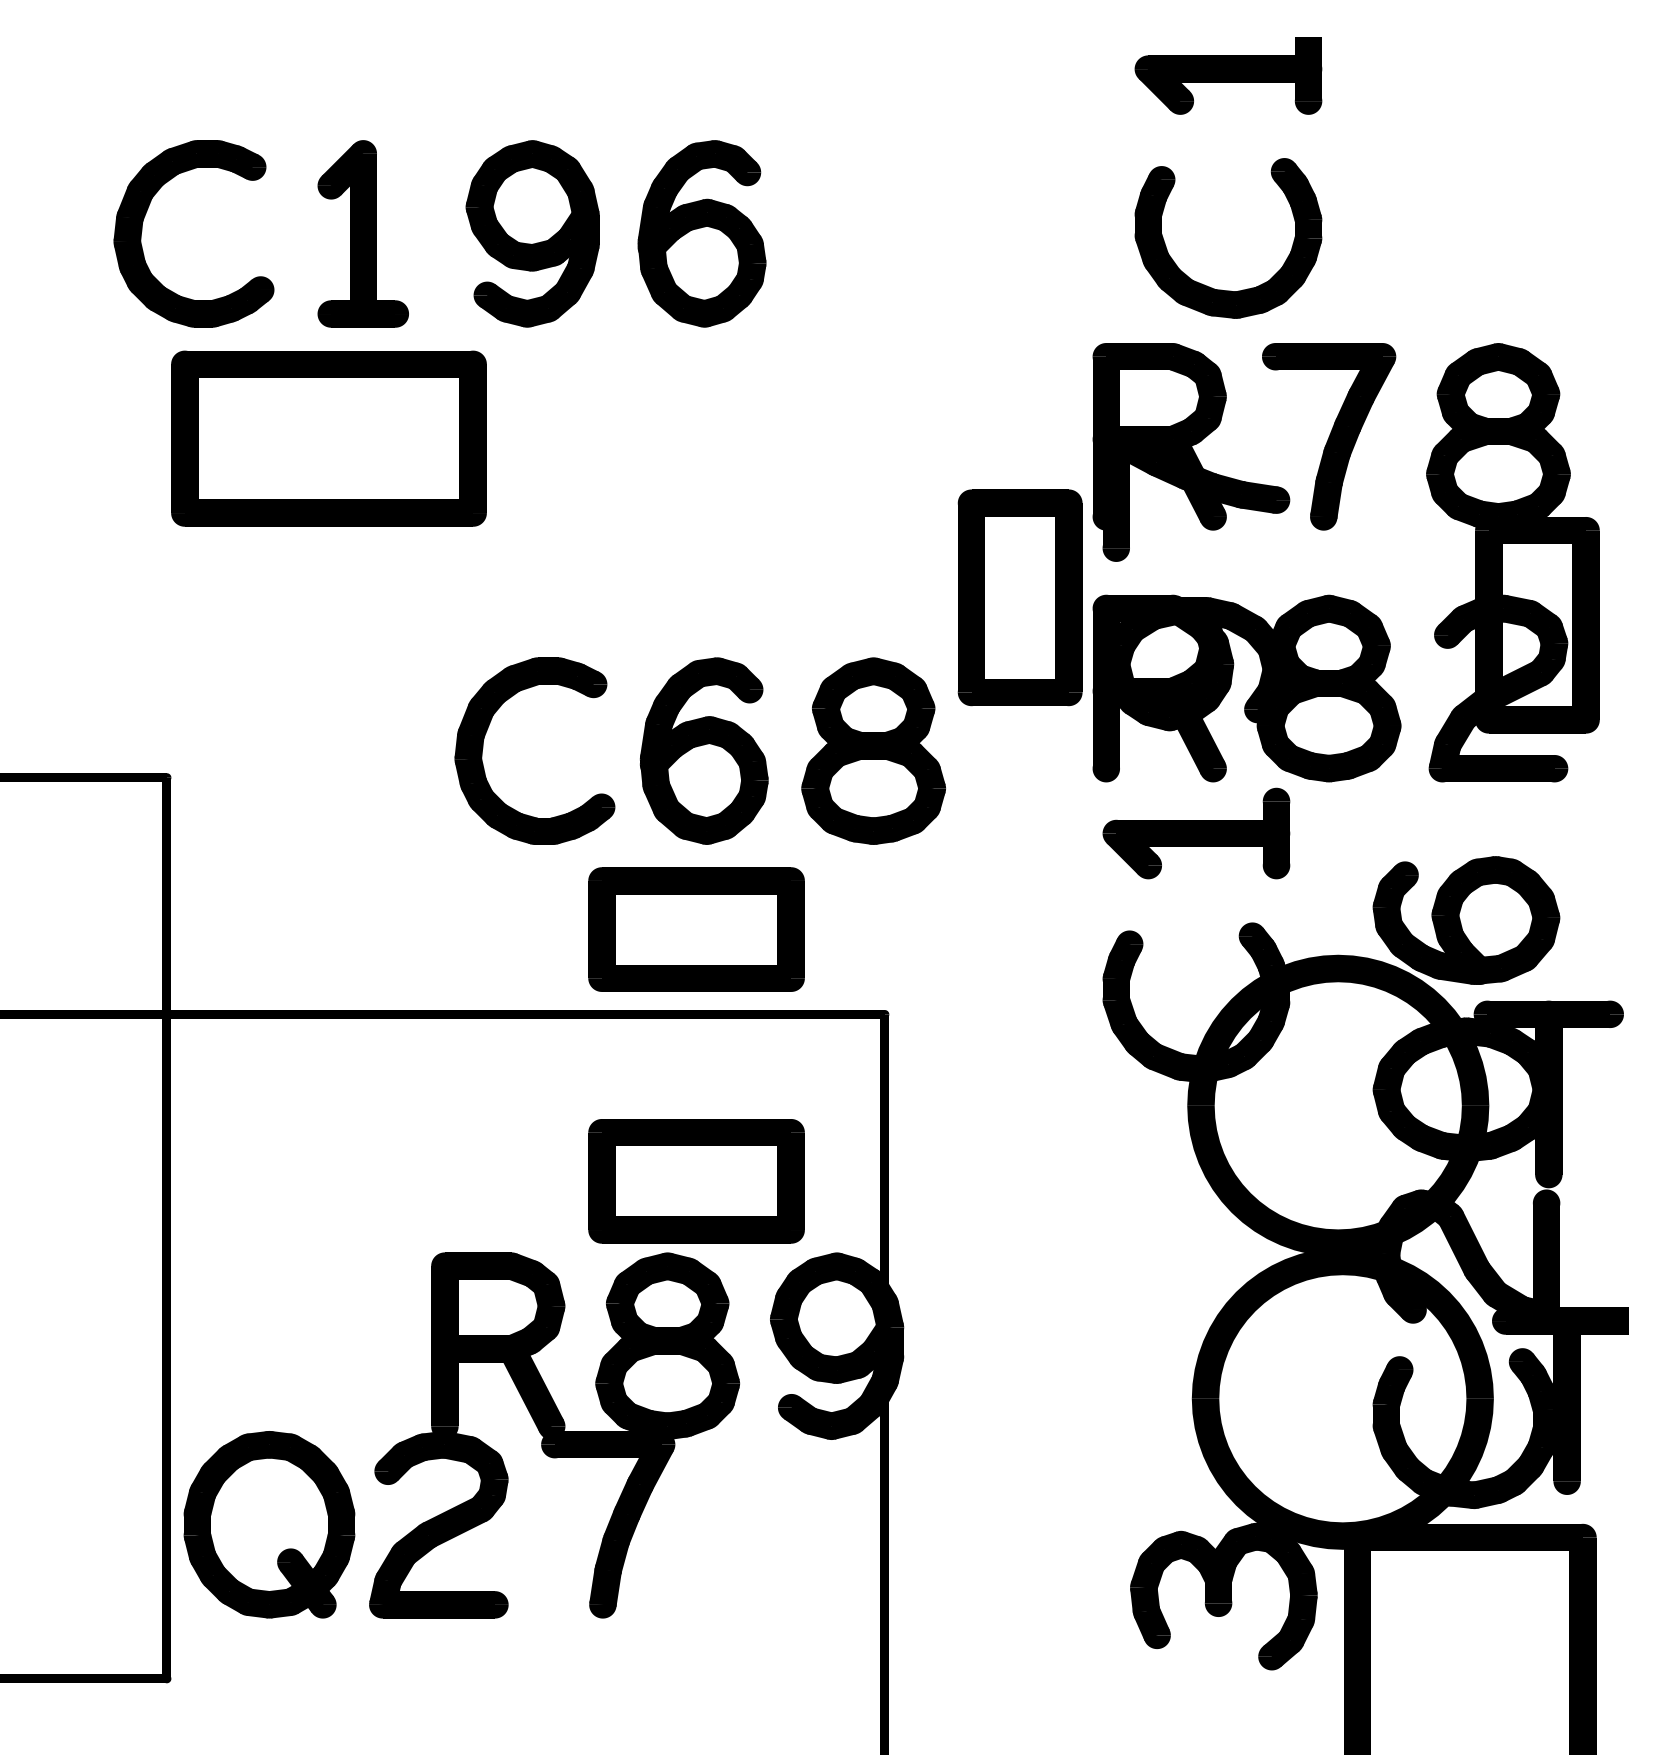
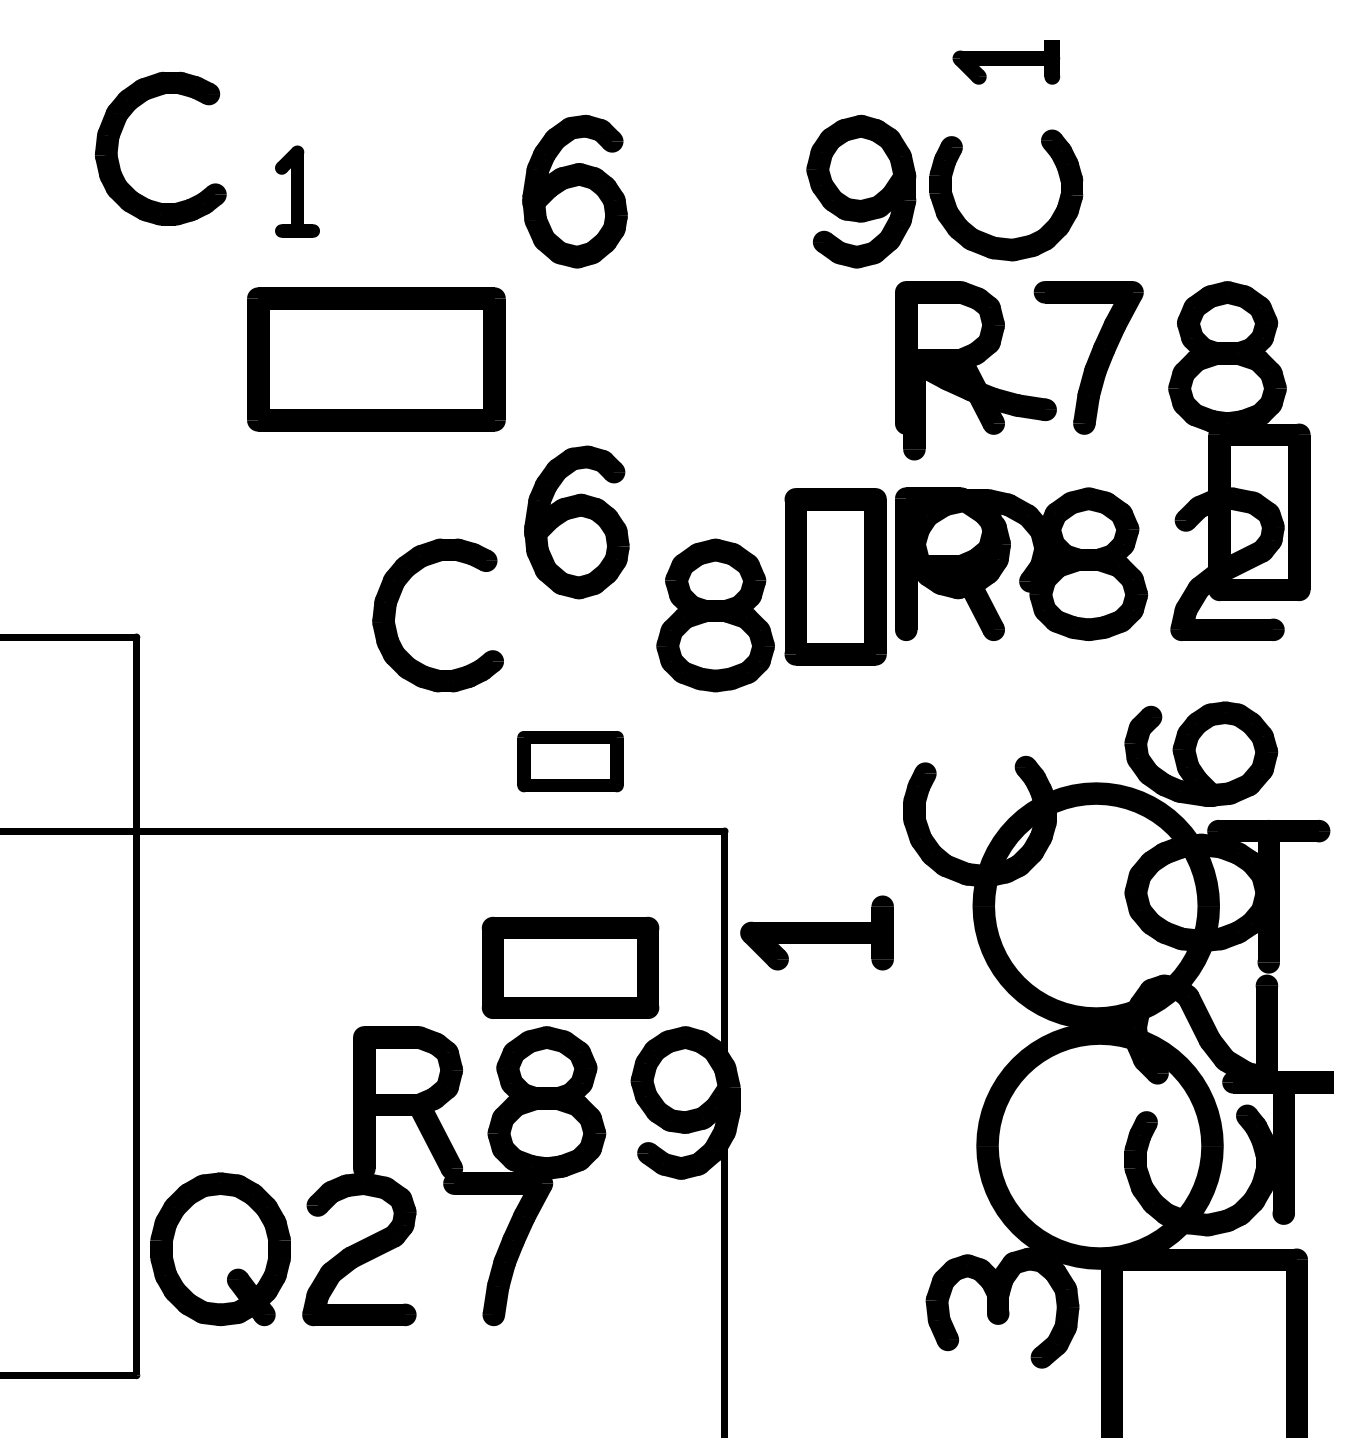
part: (1228, 76) -> (1006, 62), size x0.7
part: (146, 215) -> (121, 133), moved
part: (363, 233) -> (297, 191), size x0.6
part: (532, 233) -> (861, 191), moved
part: (329, 438) -> (376, 359), moved
part: (1019, 597) -> (835, 576), moved
part: (703, 751) -> (576, 522), moved
part: (1195, 832) -> (816, 932), moved
part: (696, 929) -> (570, 761), size x0.6

